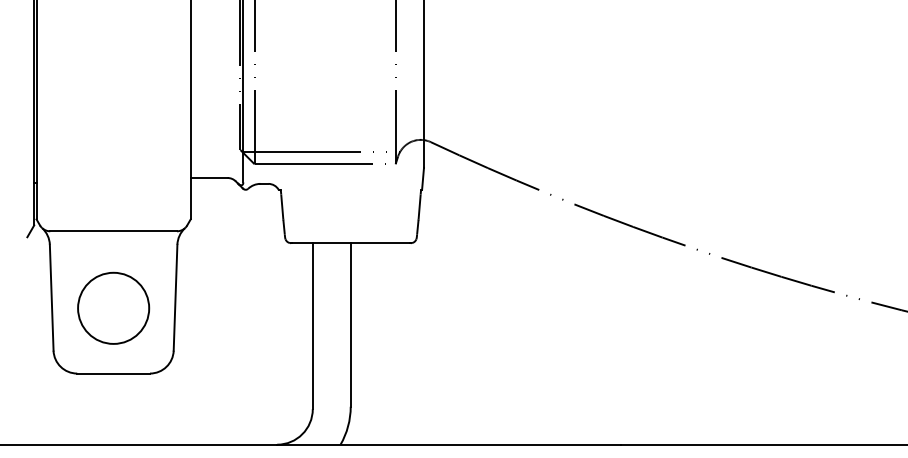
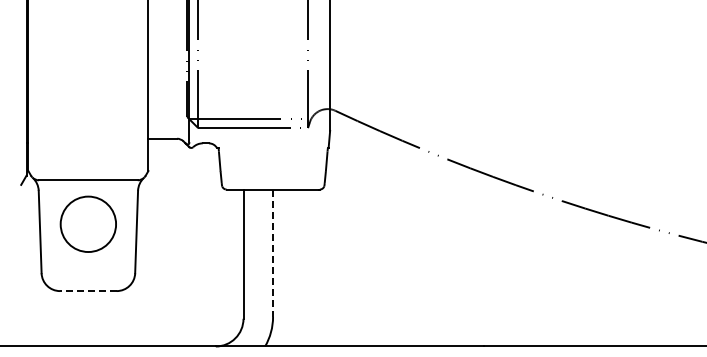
circle: (112, 307) -> (87, 223), moved
line: (351, 325) -> (273, 253), solid -> dashed
line: (112, 374) -> (87, 291), solid -> dashed

